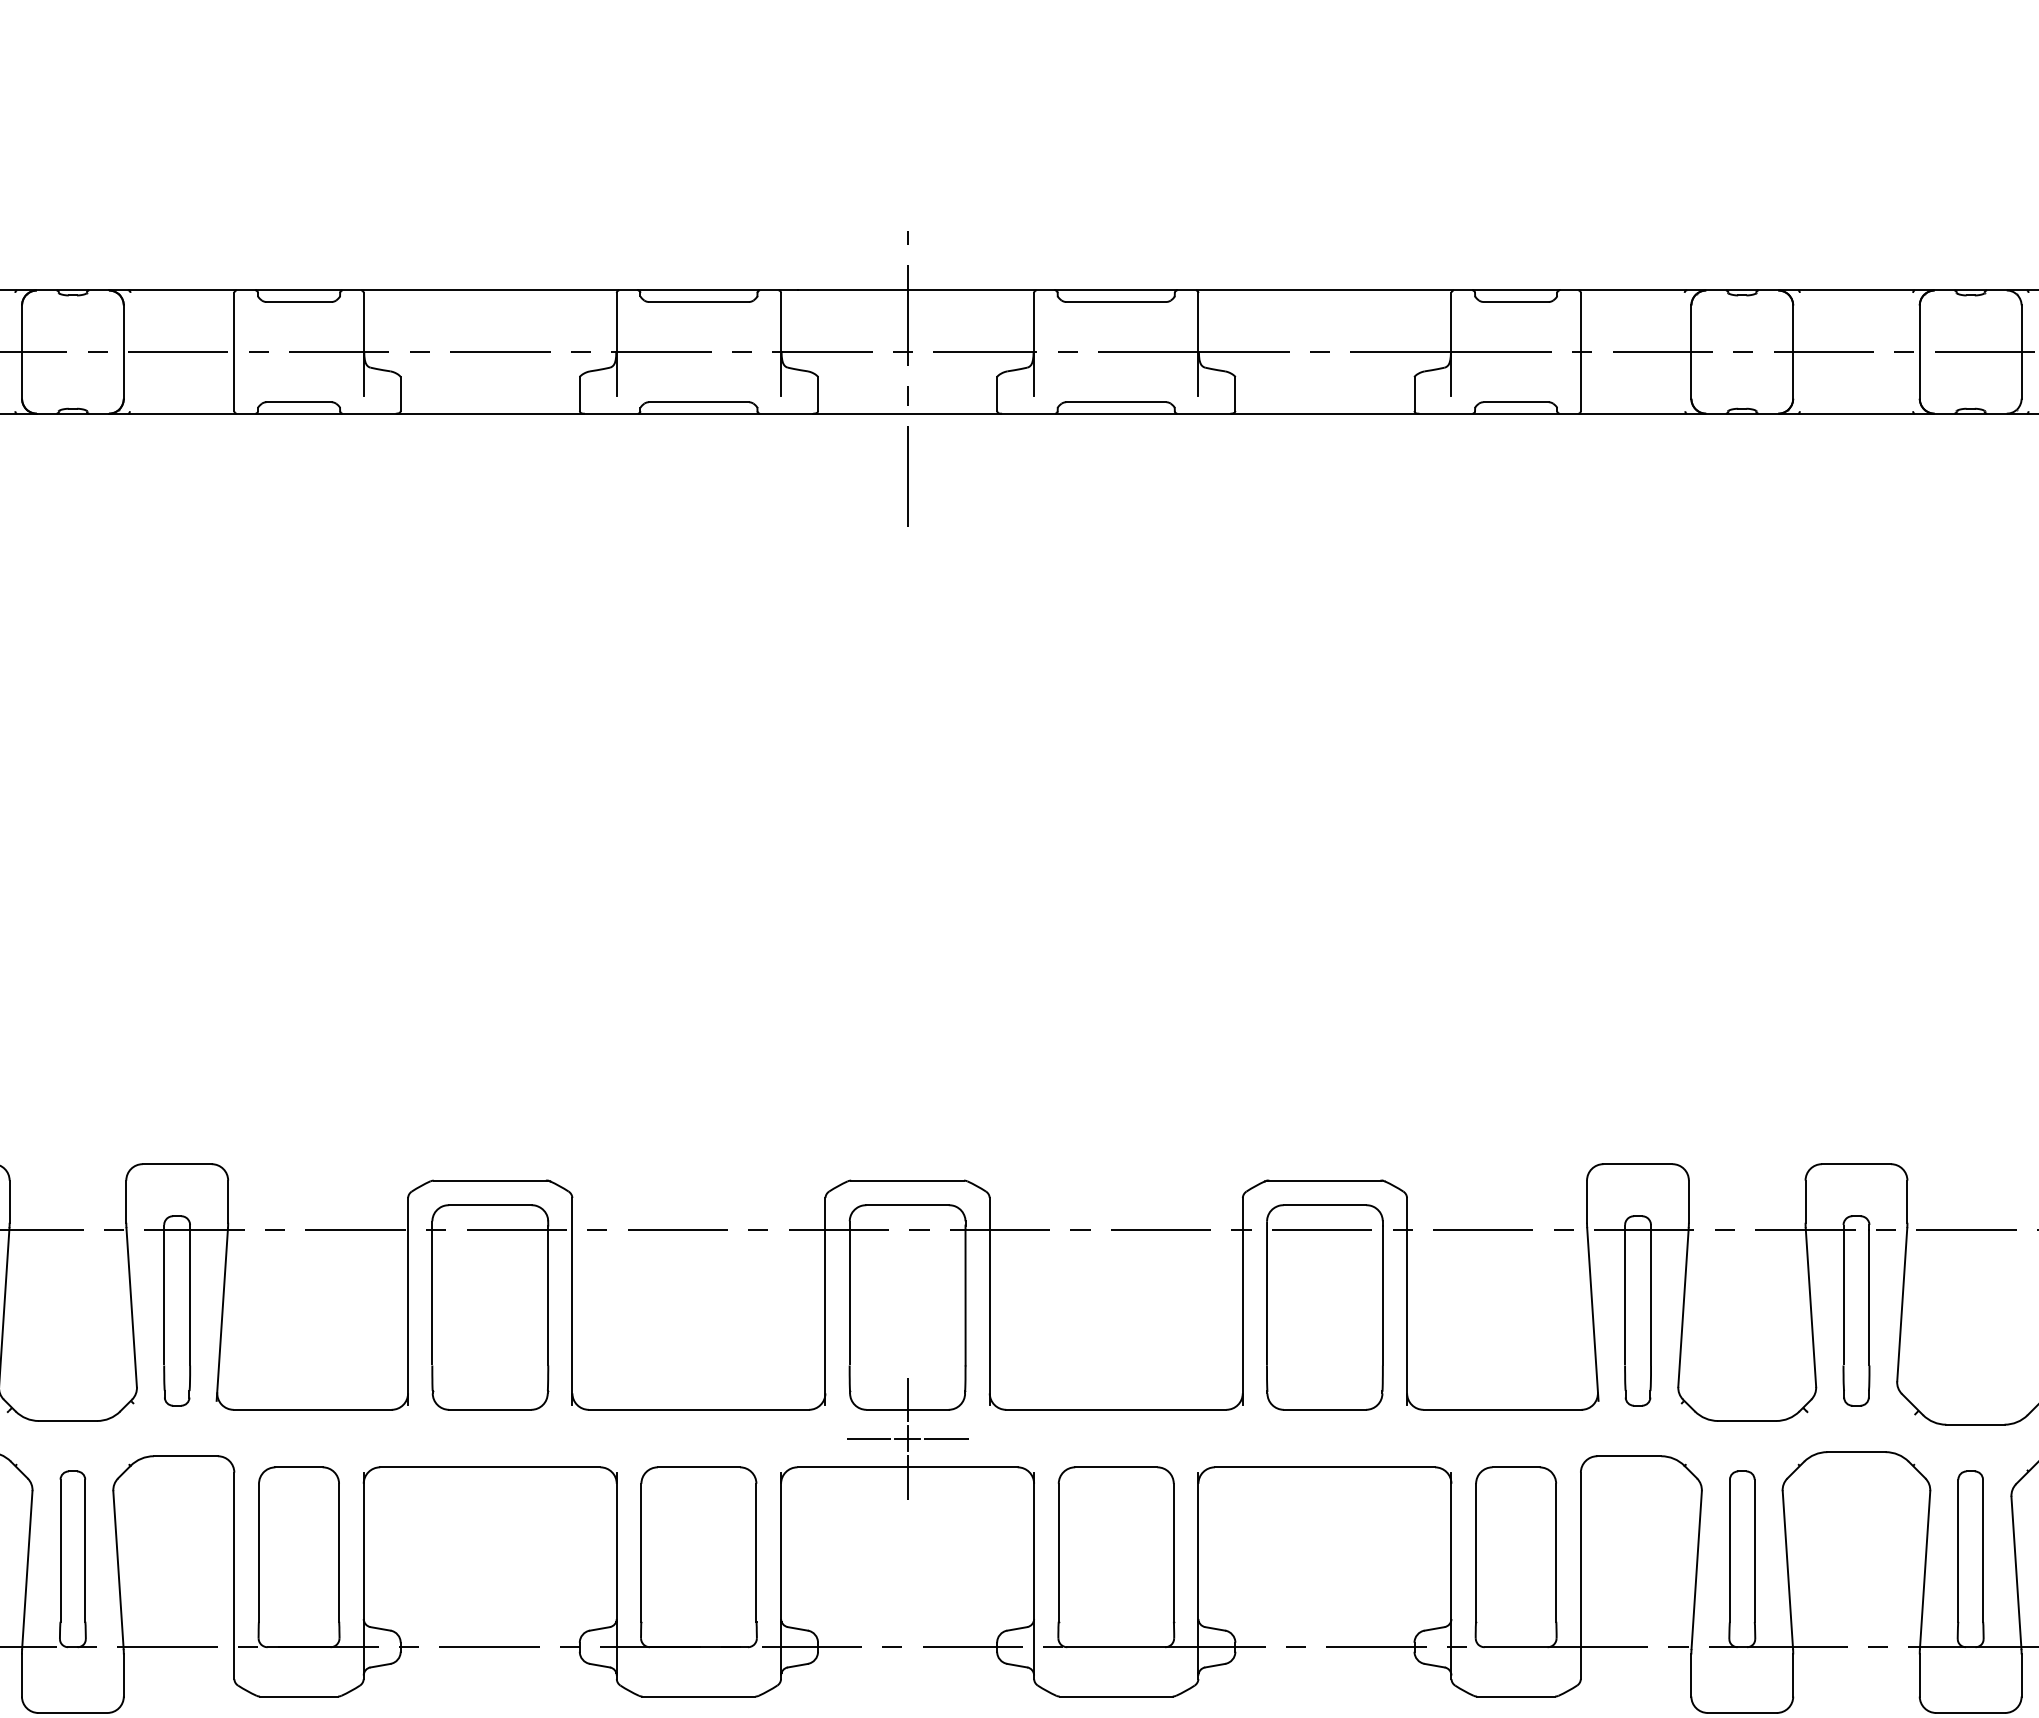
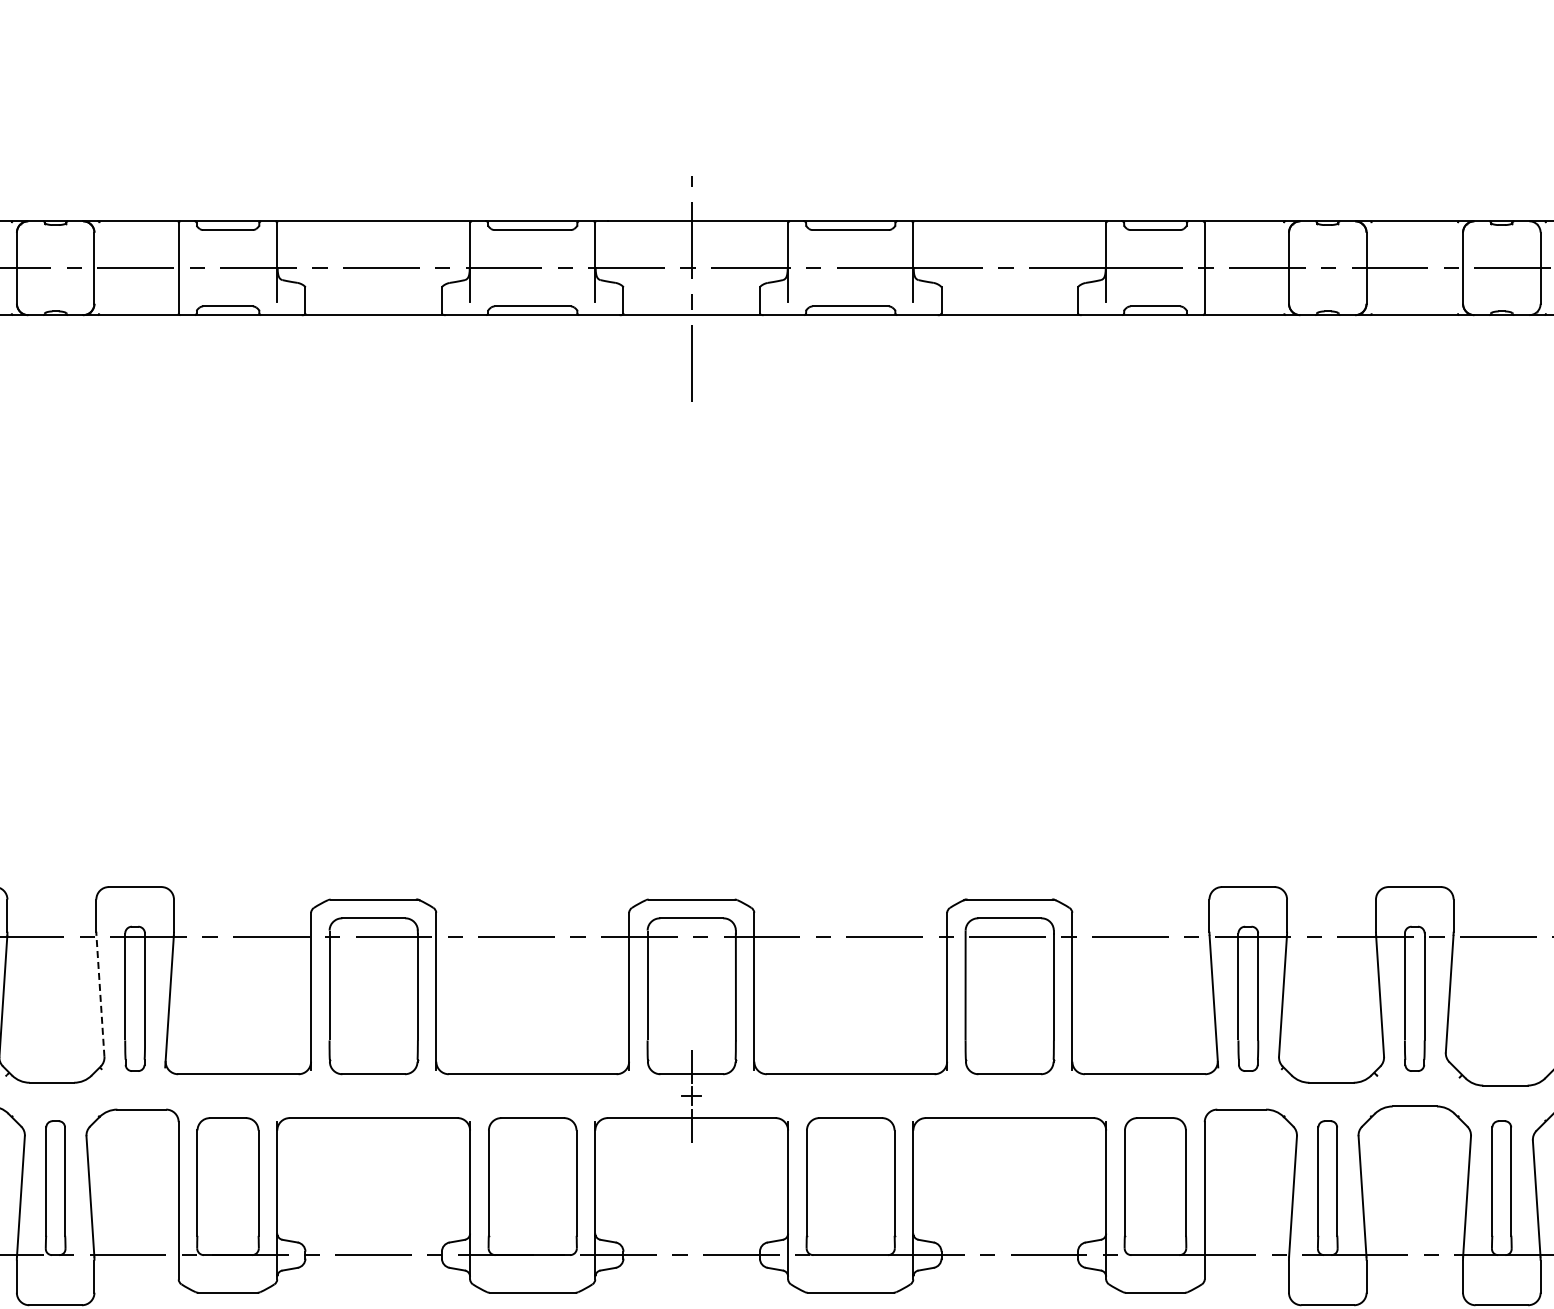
line: (131, 1307) -> (100, 996), solid -> dashed
line: (869, 1439) -> (662, 1096), removed
line: (946, 1439) -> (721, 1096), removed

